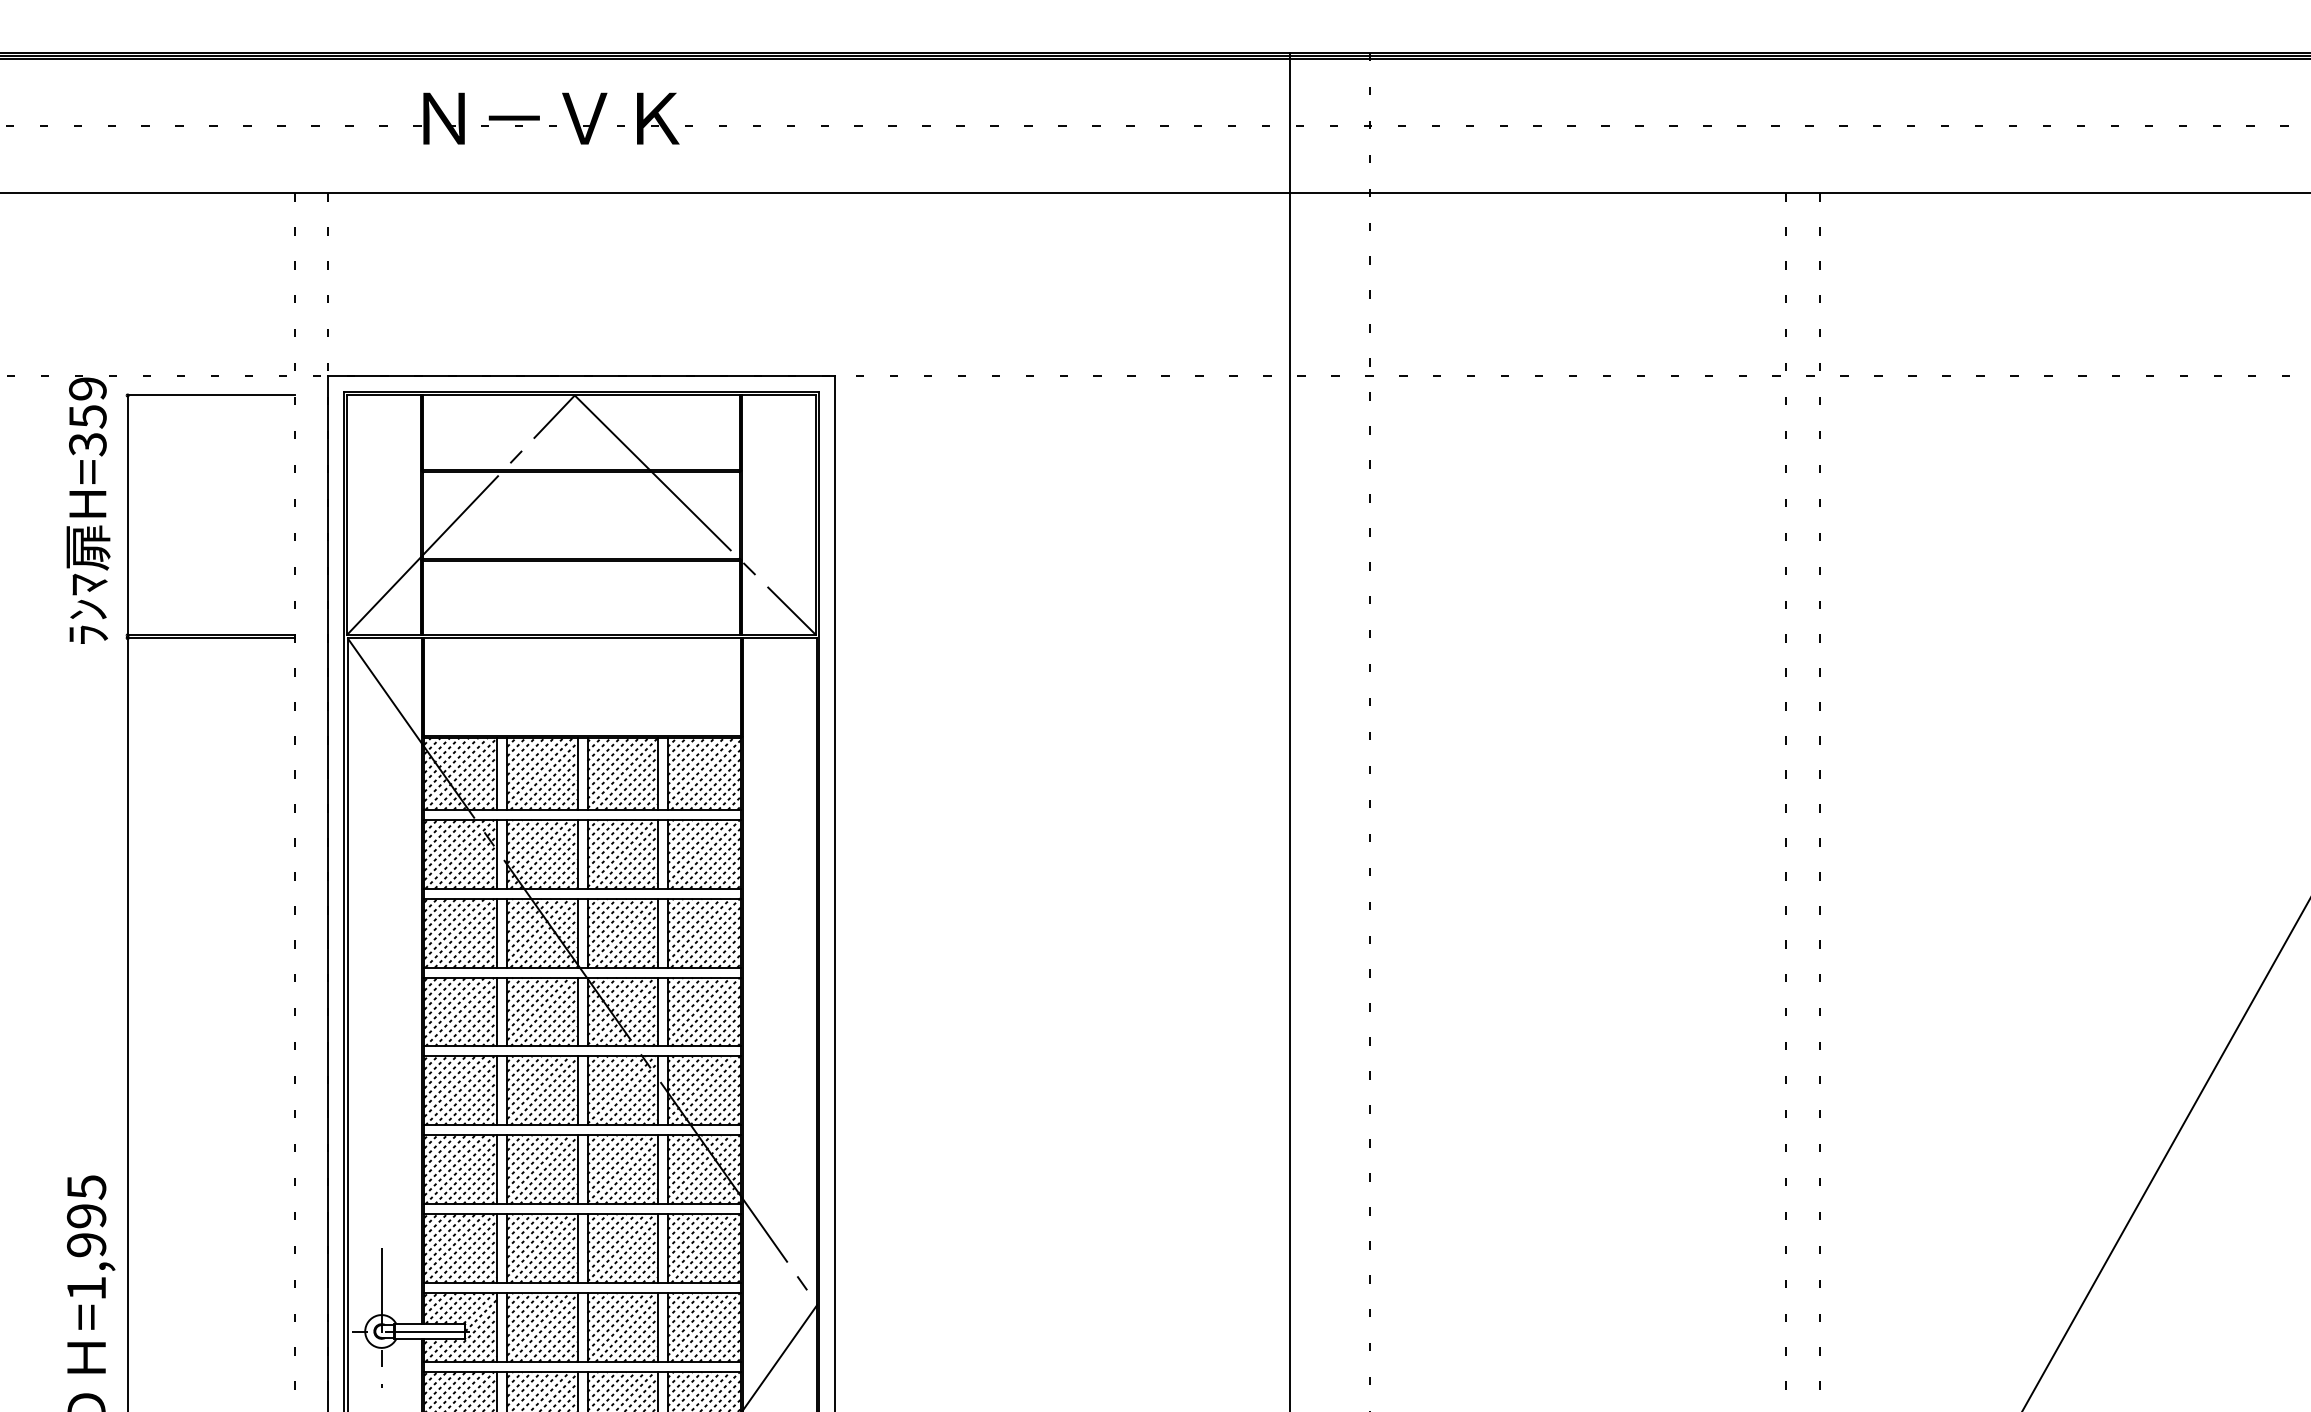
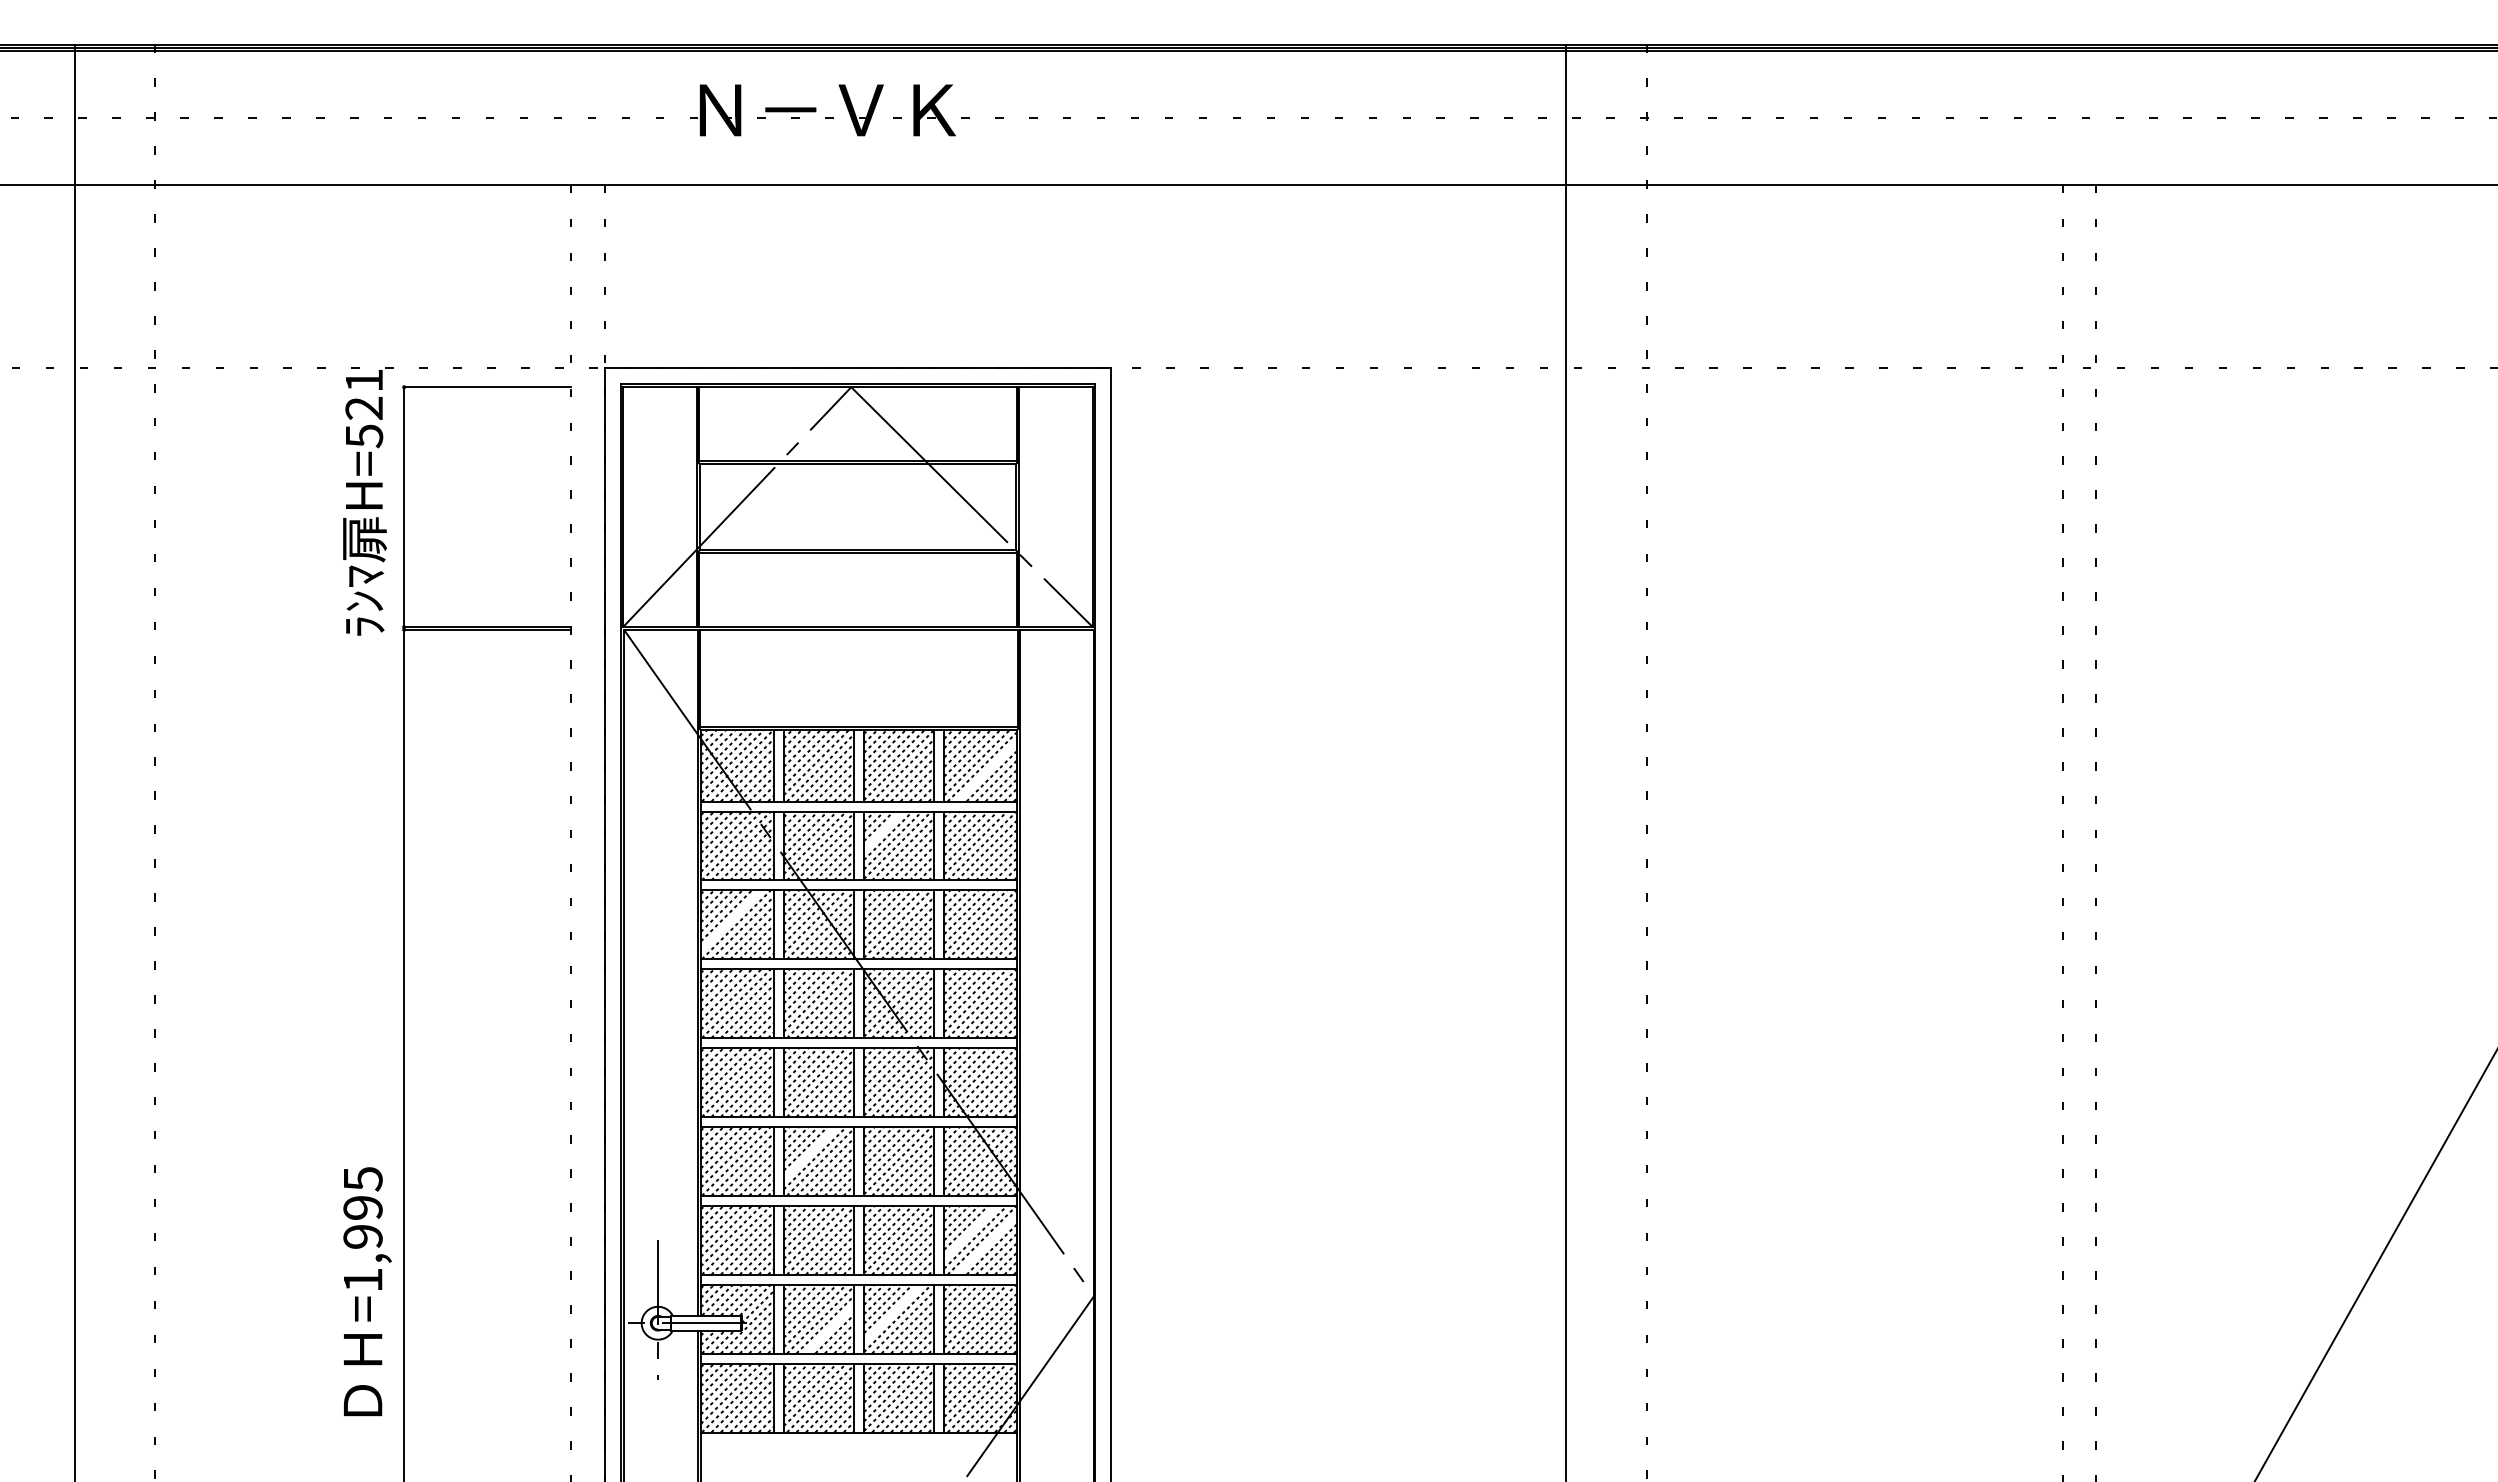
text: (88, 416) -> (364, 408), H=359 -> H=521
line: (711, 779) -> (987, 771), removed
line: (607, 838) -> (883, 830), removed
line: (454, 928) -> (730, 920), removed
line: (533, 1161) -> (809, 1153), removed
line: (694, 1240) -> (970, 1232), removed
line: (711, 1252) -> (987, 1244), removed
line: (616, 1321) -> (892, 1313), removed
line: (553, 1337) -> (829, 1329), removed

